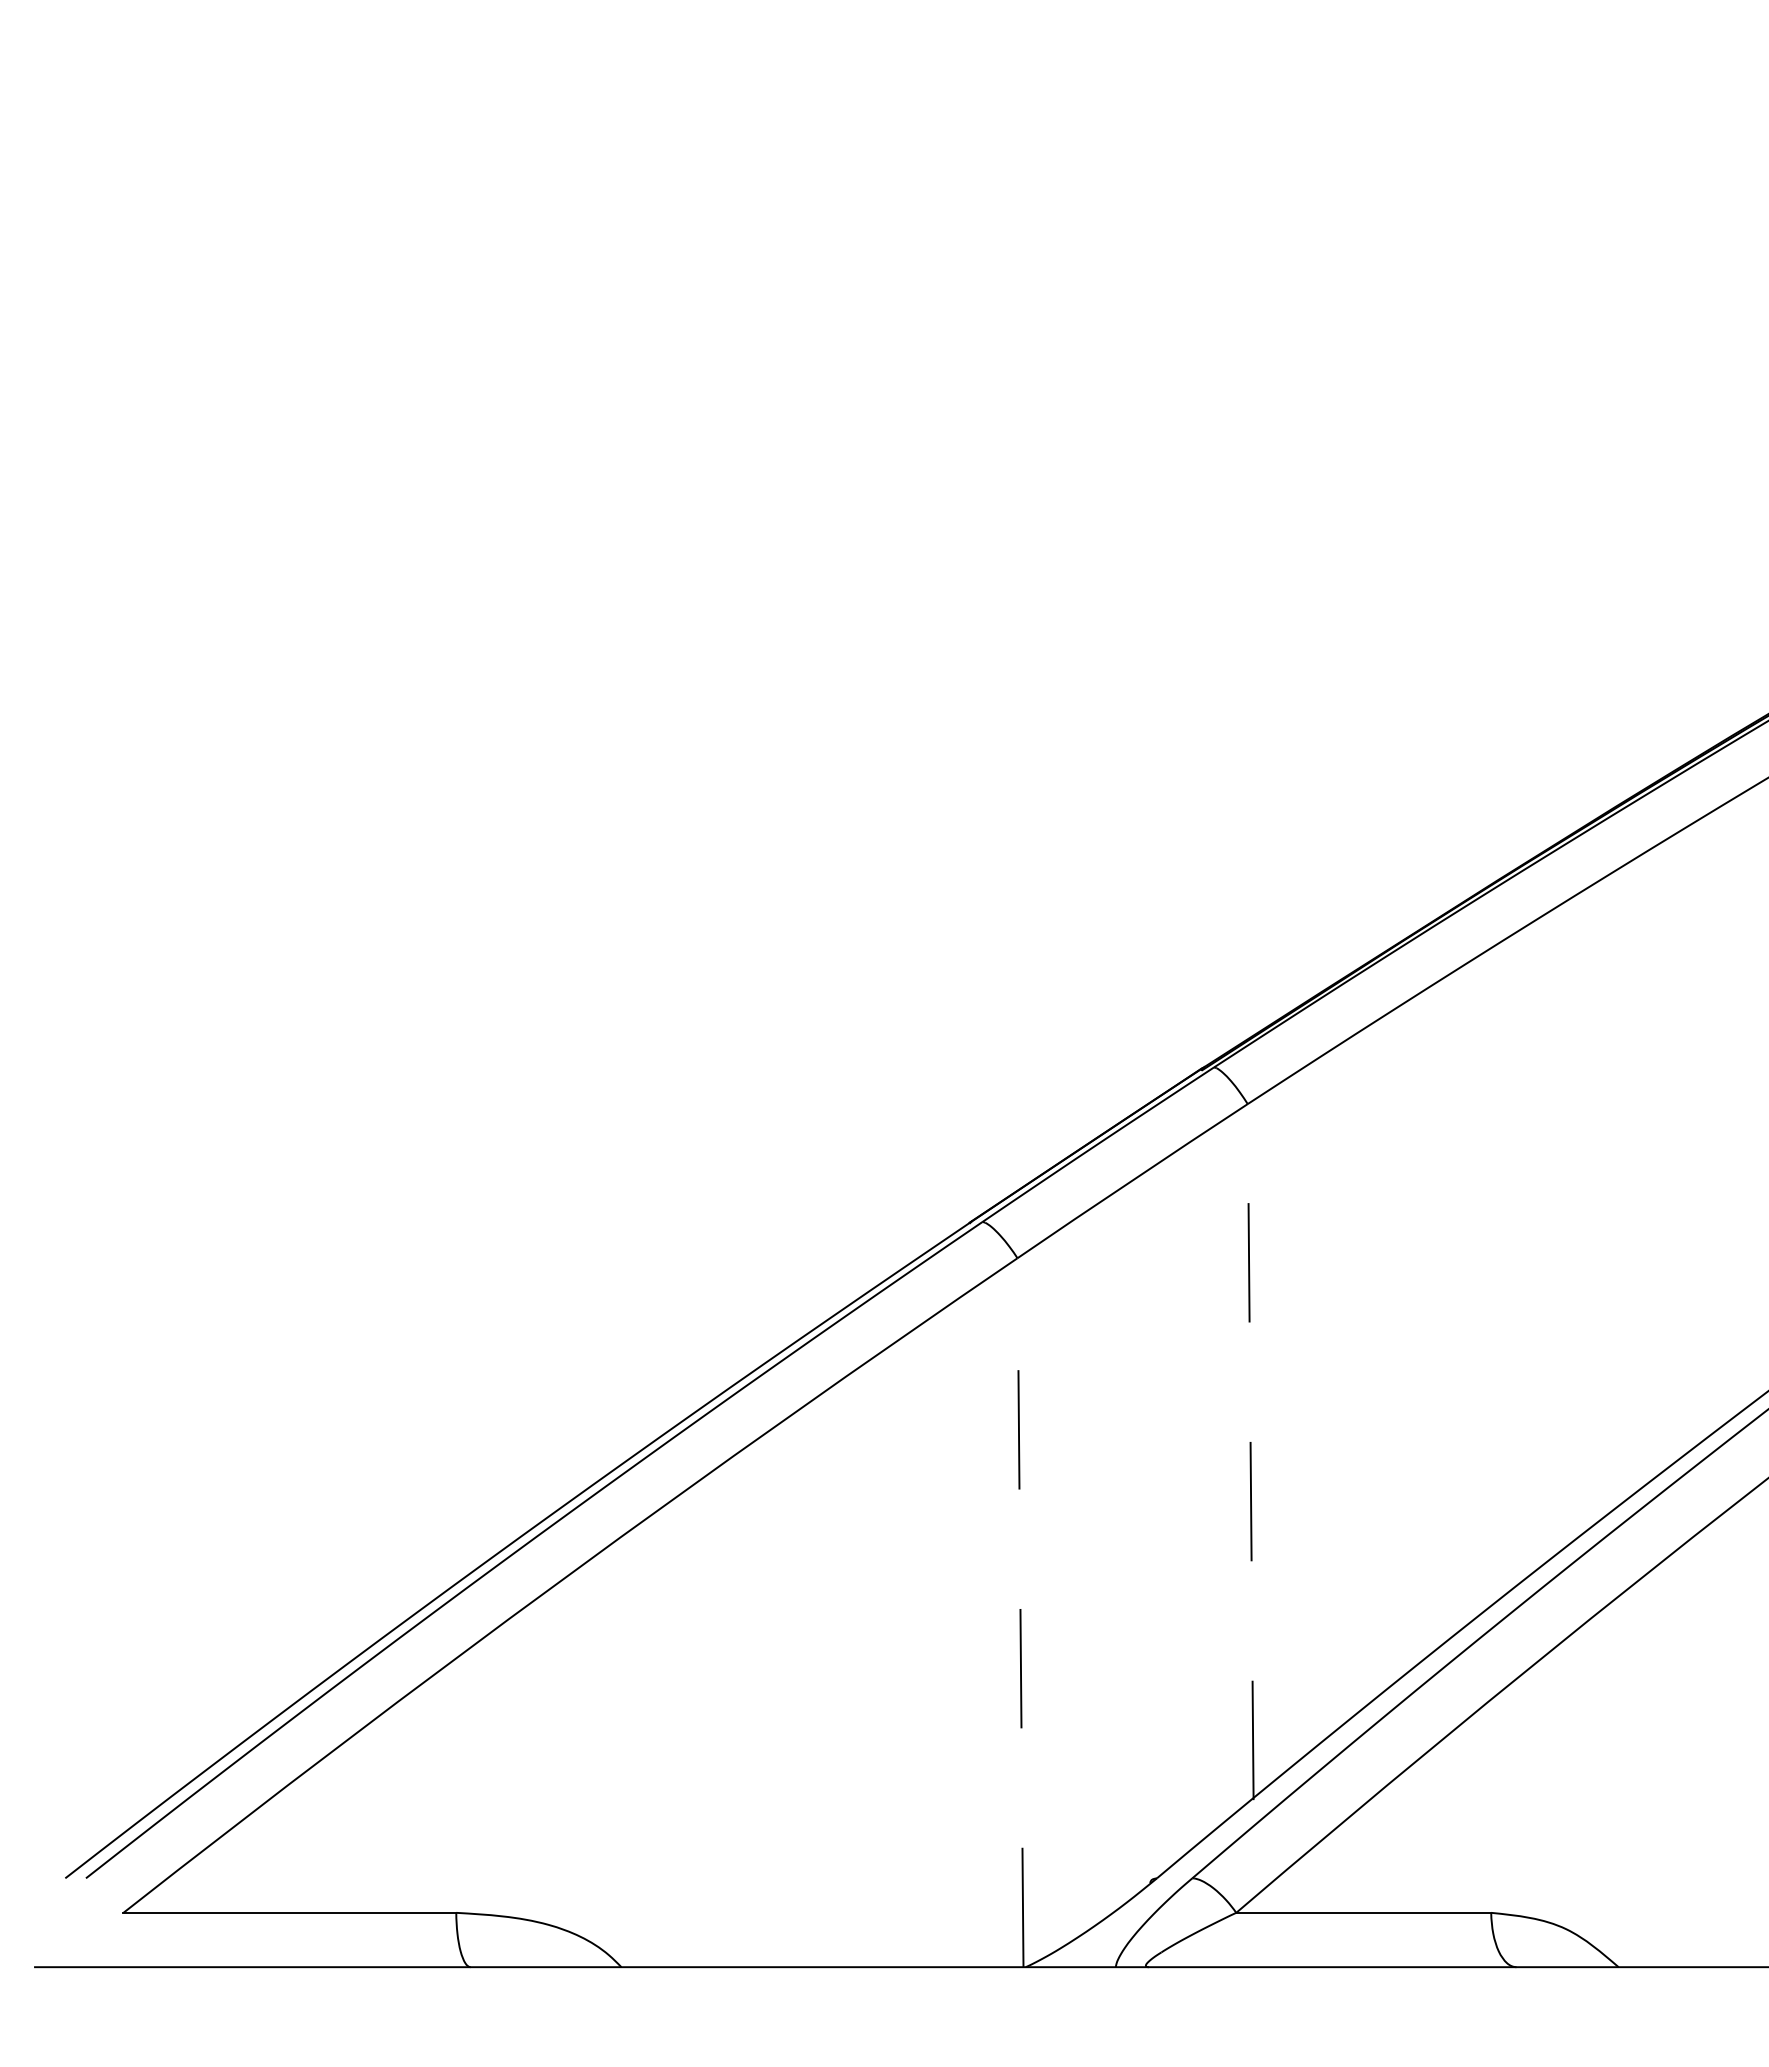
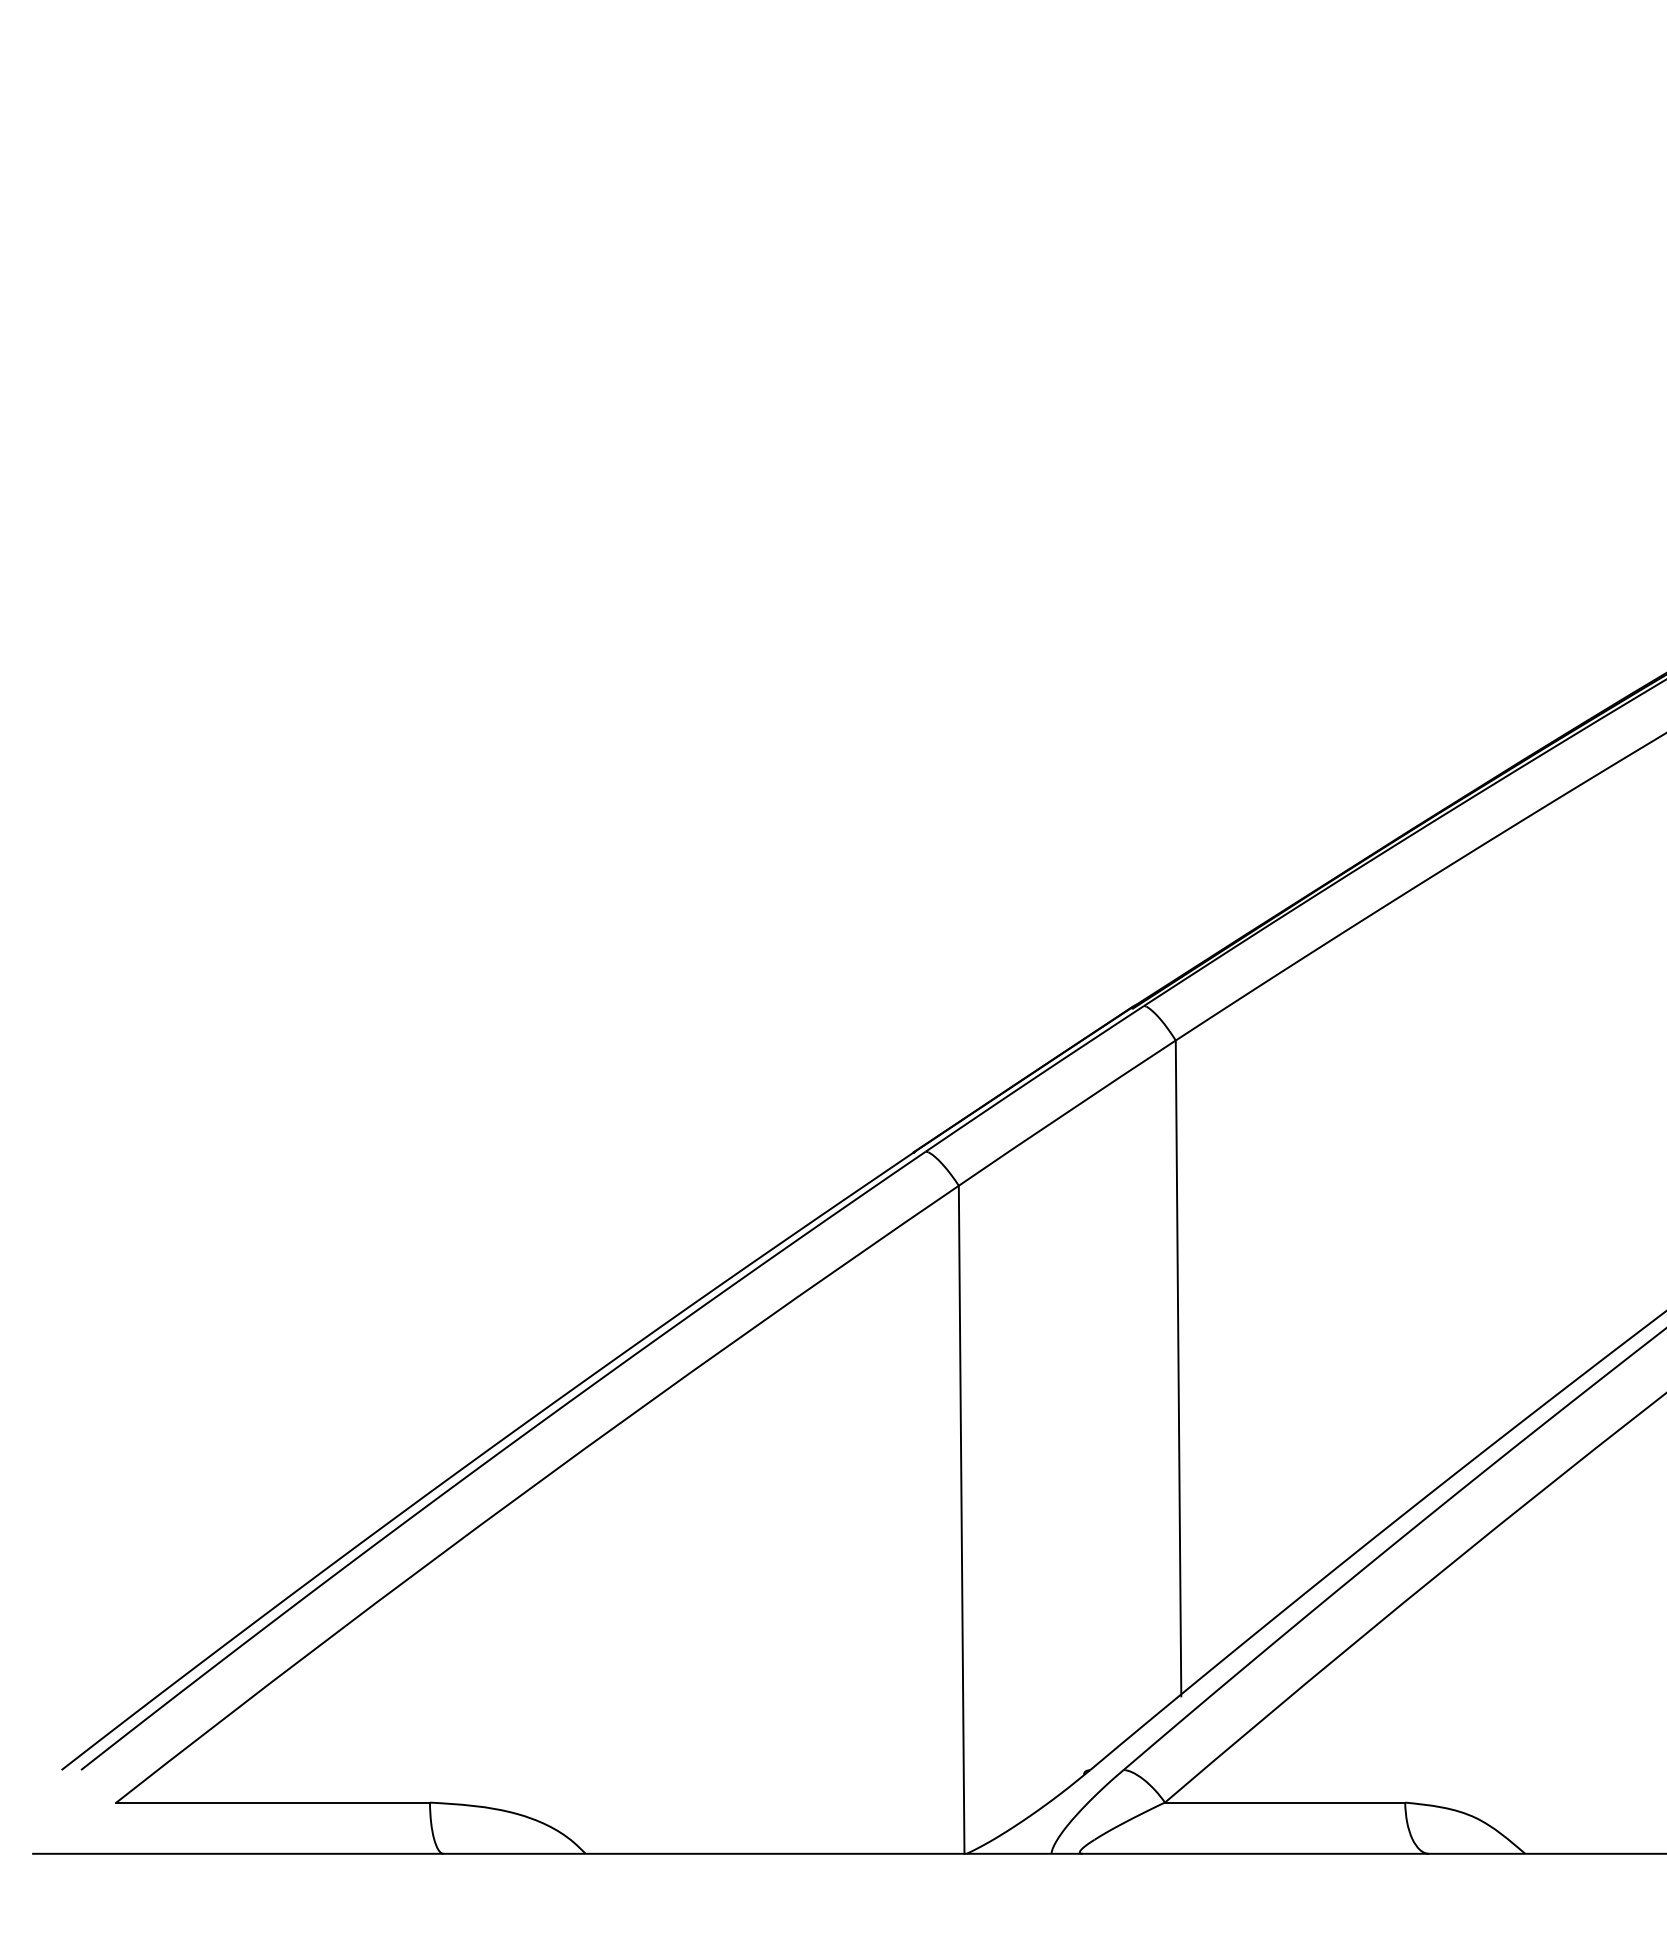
line: (1250, 1451) -> (1178, 1367), dashed -> solid
line: (1020, 1612) -> (961, 1519), dashed -> solid

